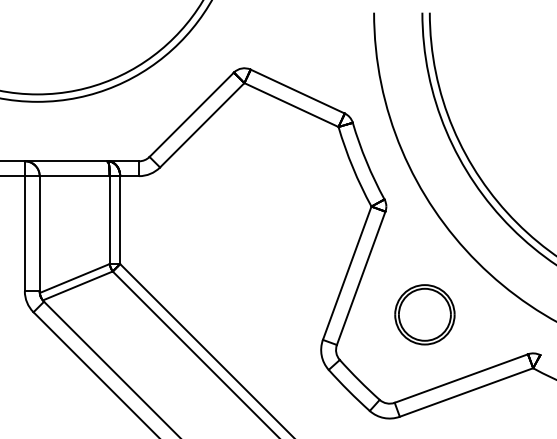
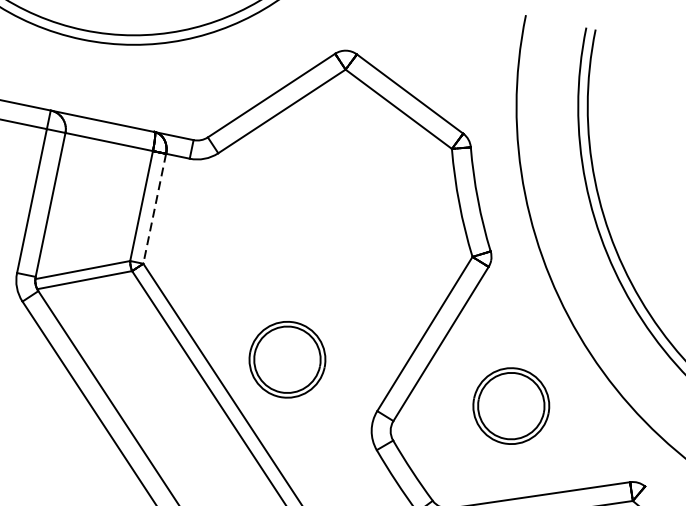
line: (120, 220) -> (155, 209), solid -> dashed
part: (245, 314) -> (287, 359), added

